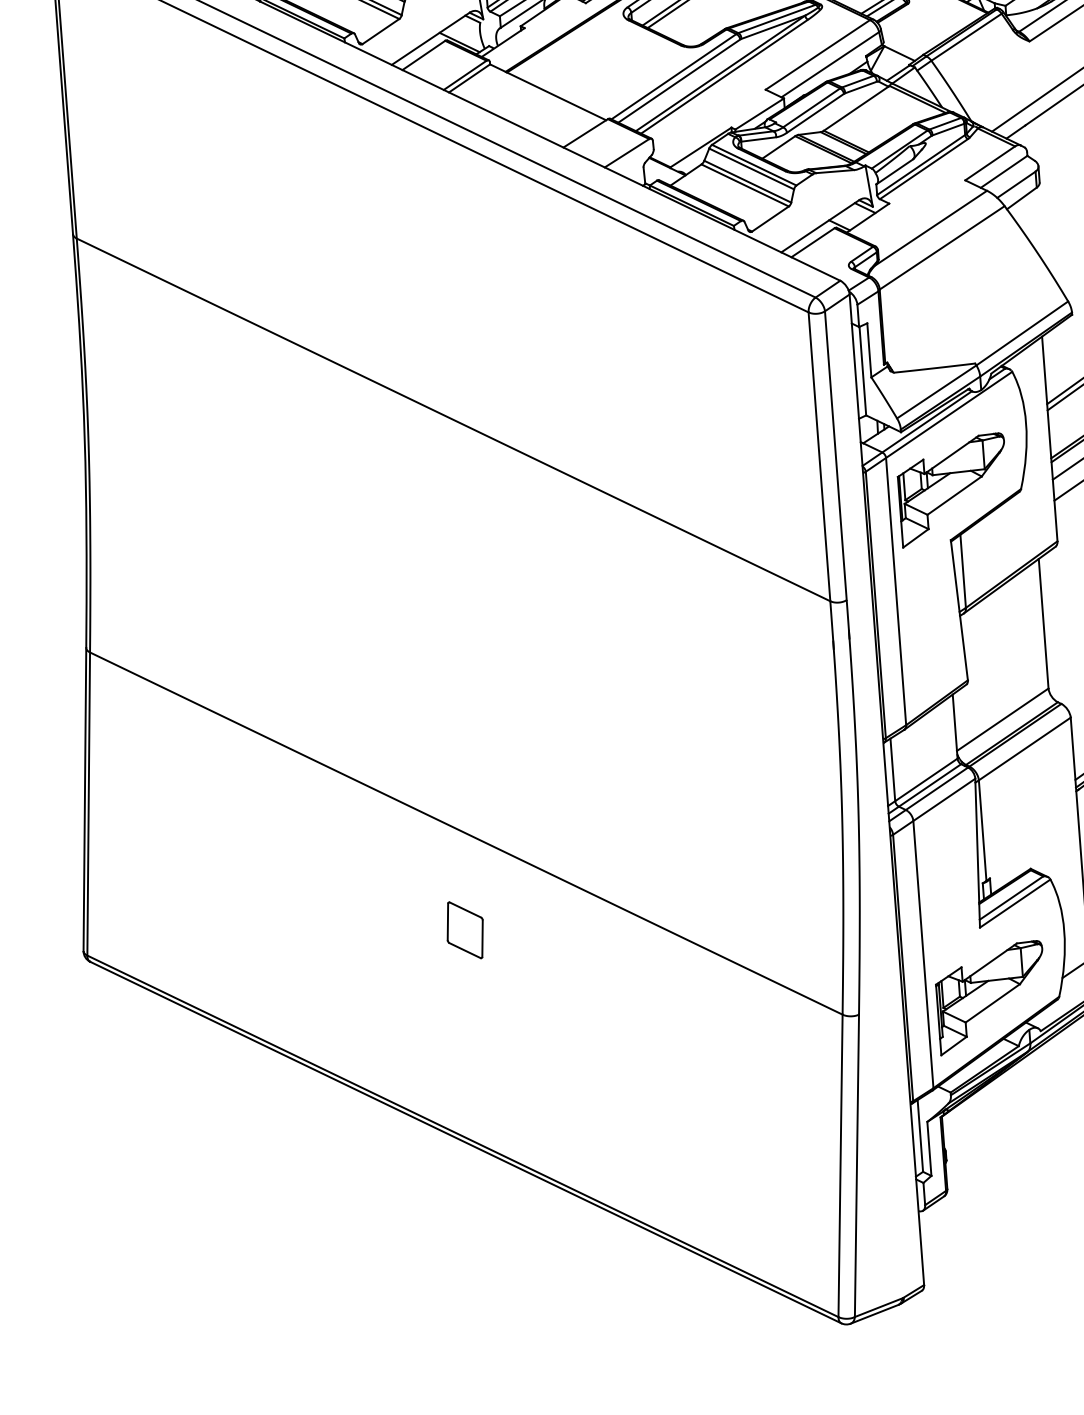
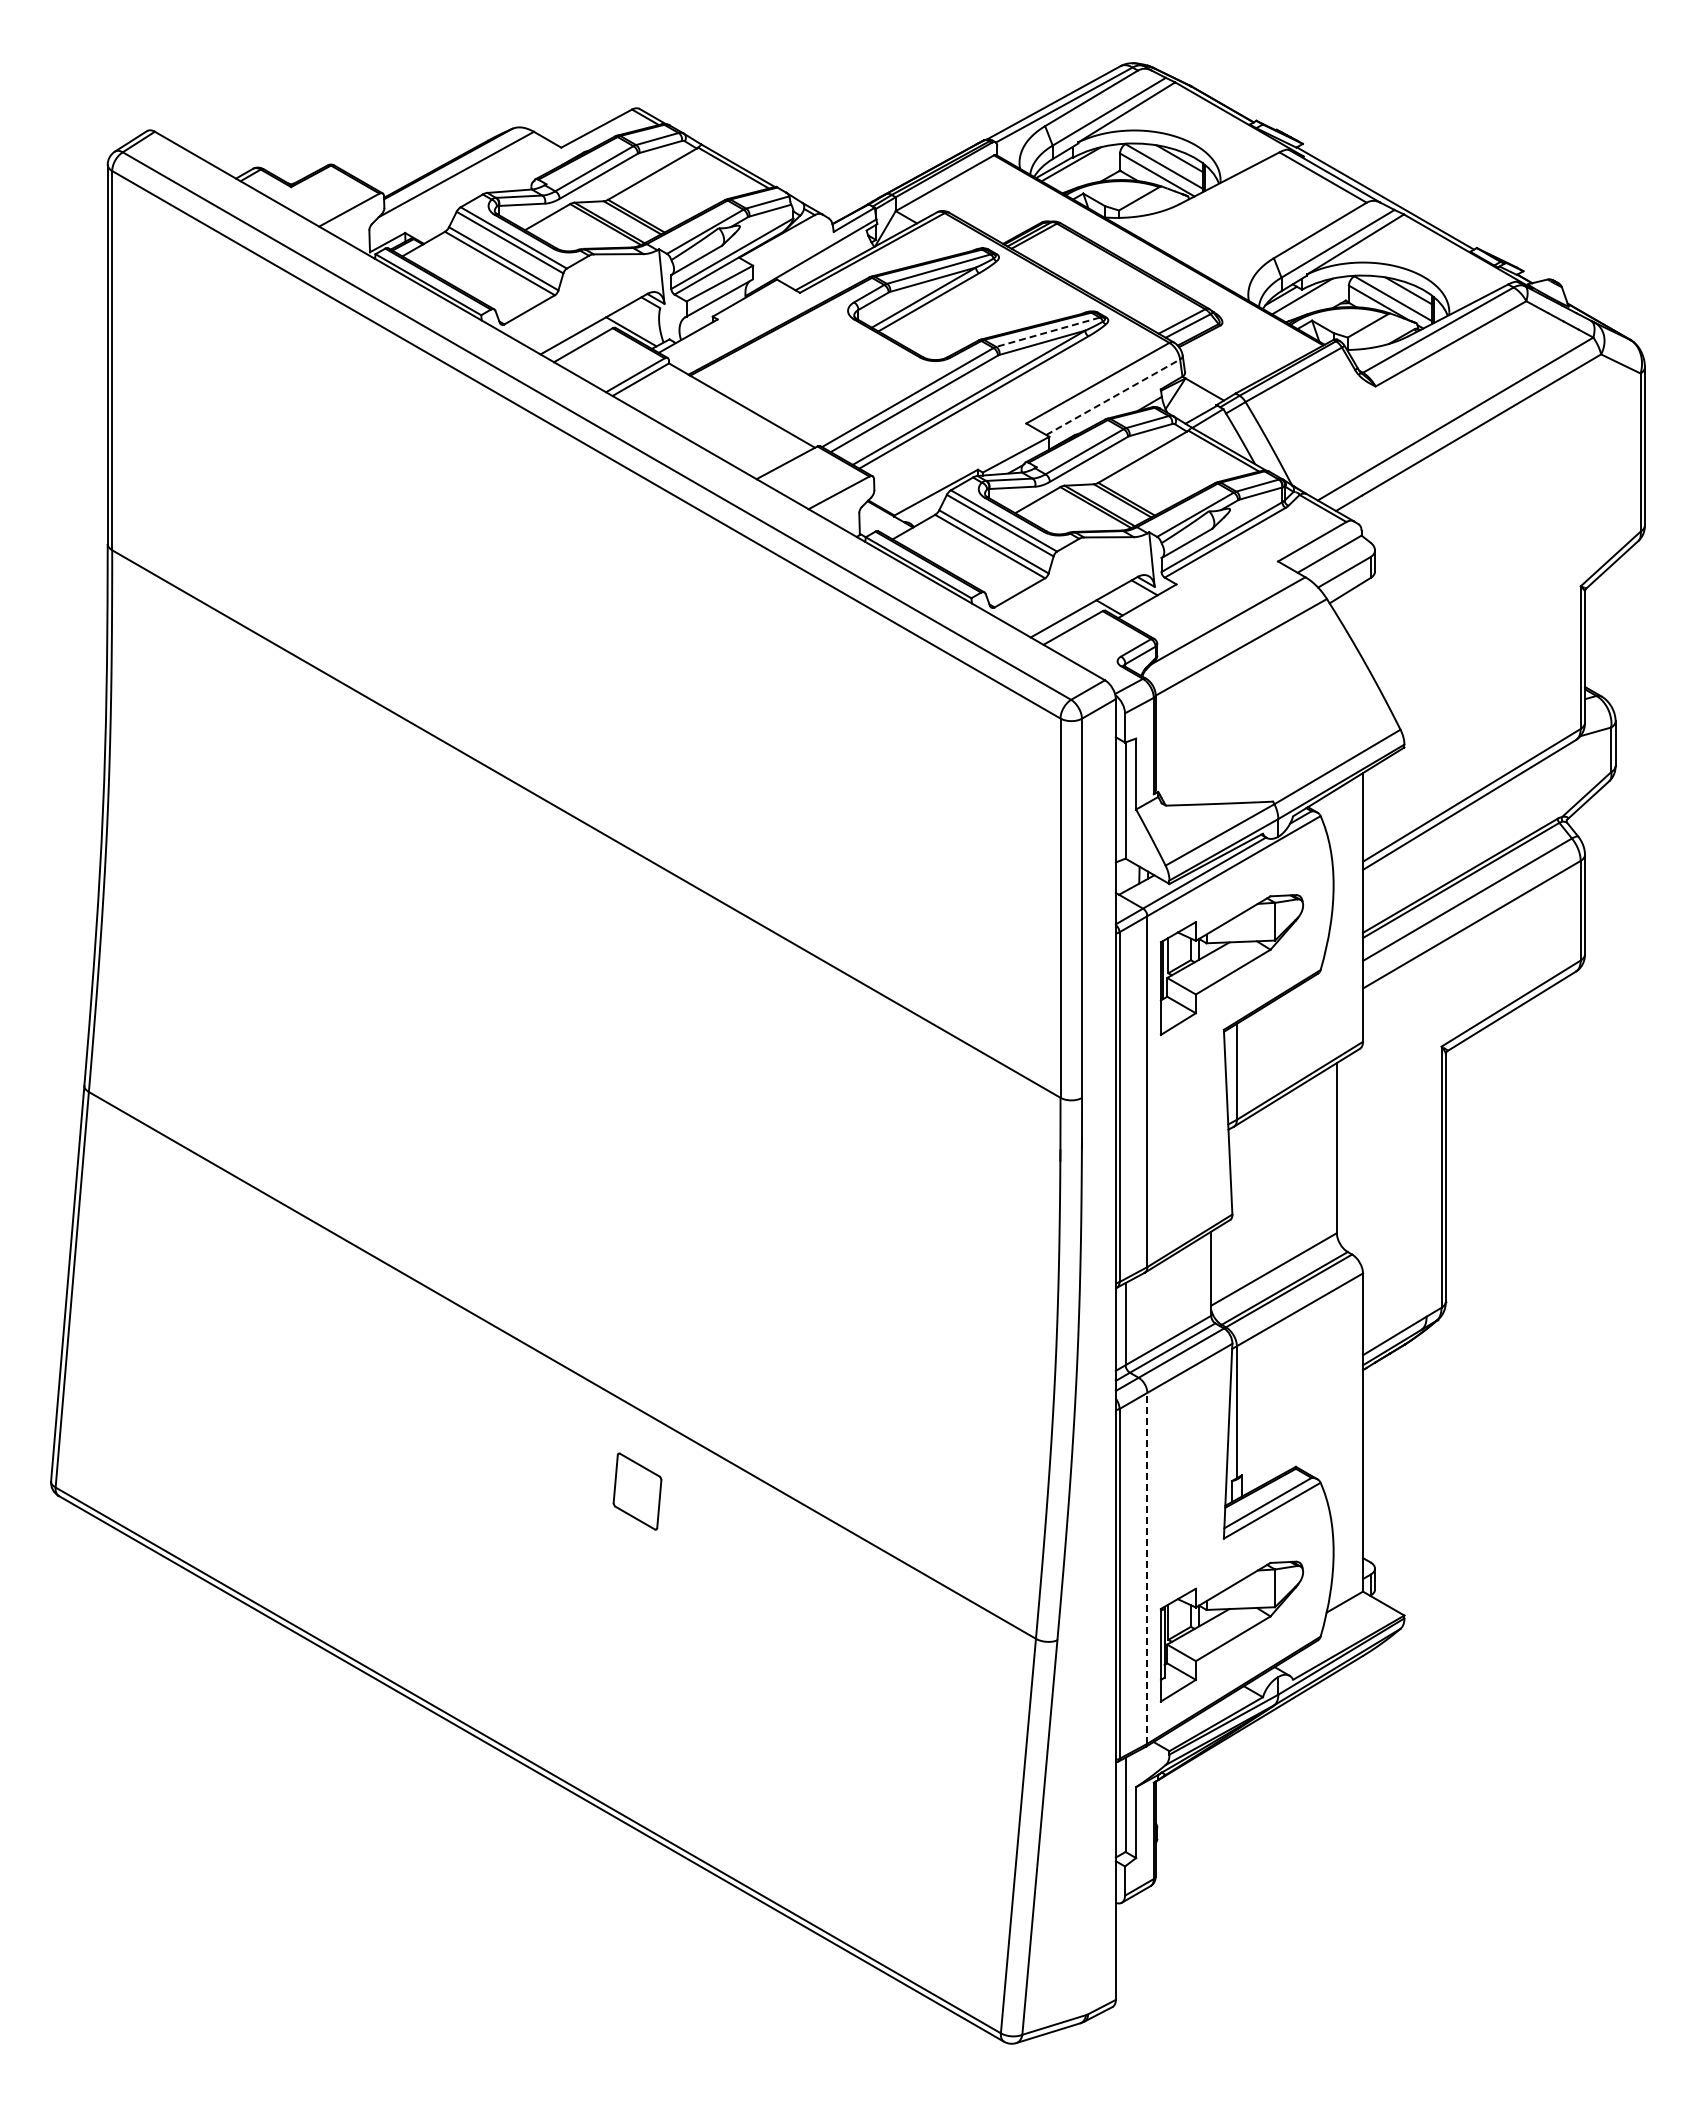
line: (777, 19) -> (1048, 332), solid -> dashed
line: (830, 64) -> (1113, 397), solid -> dashed
part: (465, 930) -> (637, 1491), moved
line: (923, 953) -> (1147, 1567), solid -> dashed

